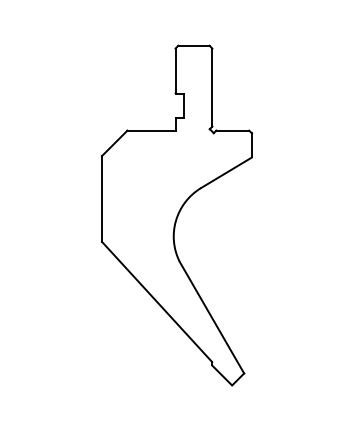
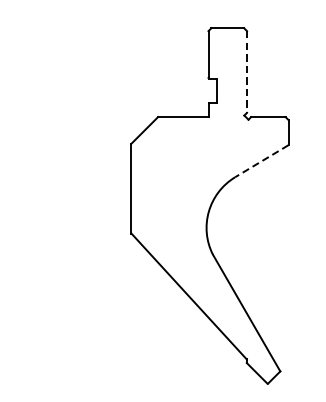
line: (212, 88) -> (247, 72), solid -> dashed
line: (226, 172) -> (261, 160), solid -> dashed

